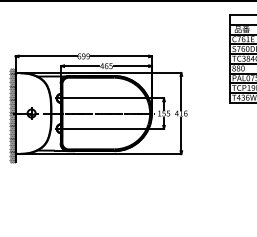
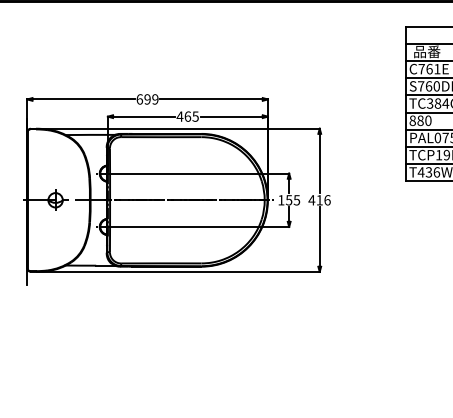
hatch: (12, 114) -> (21, 201), removed

